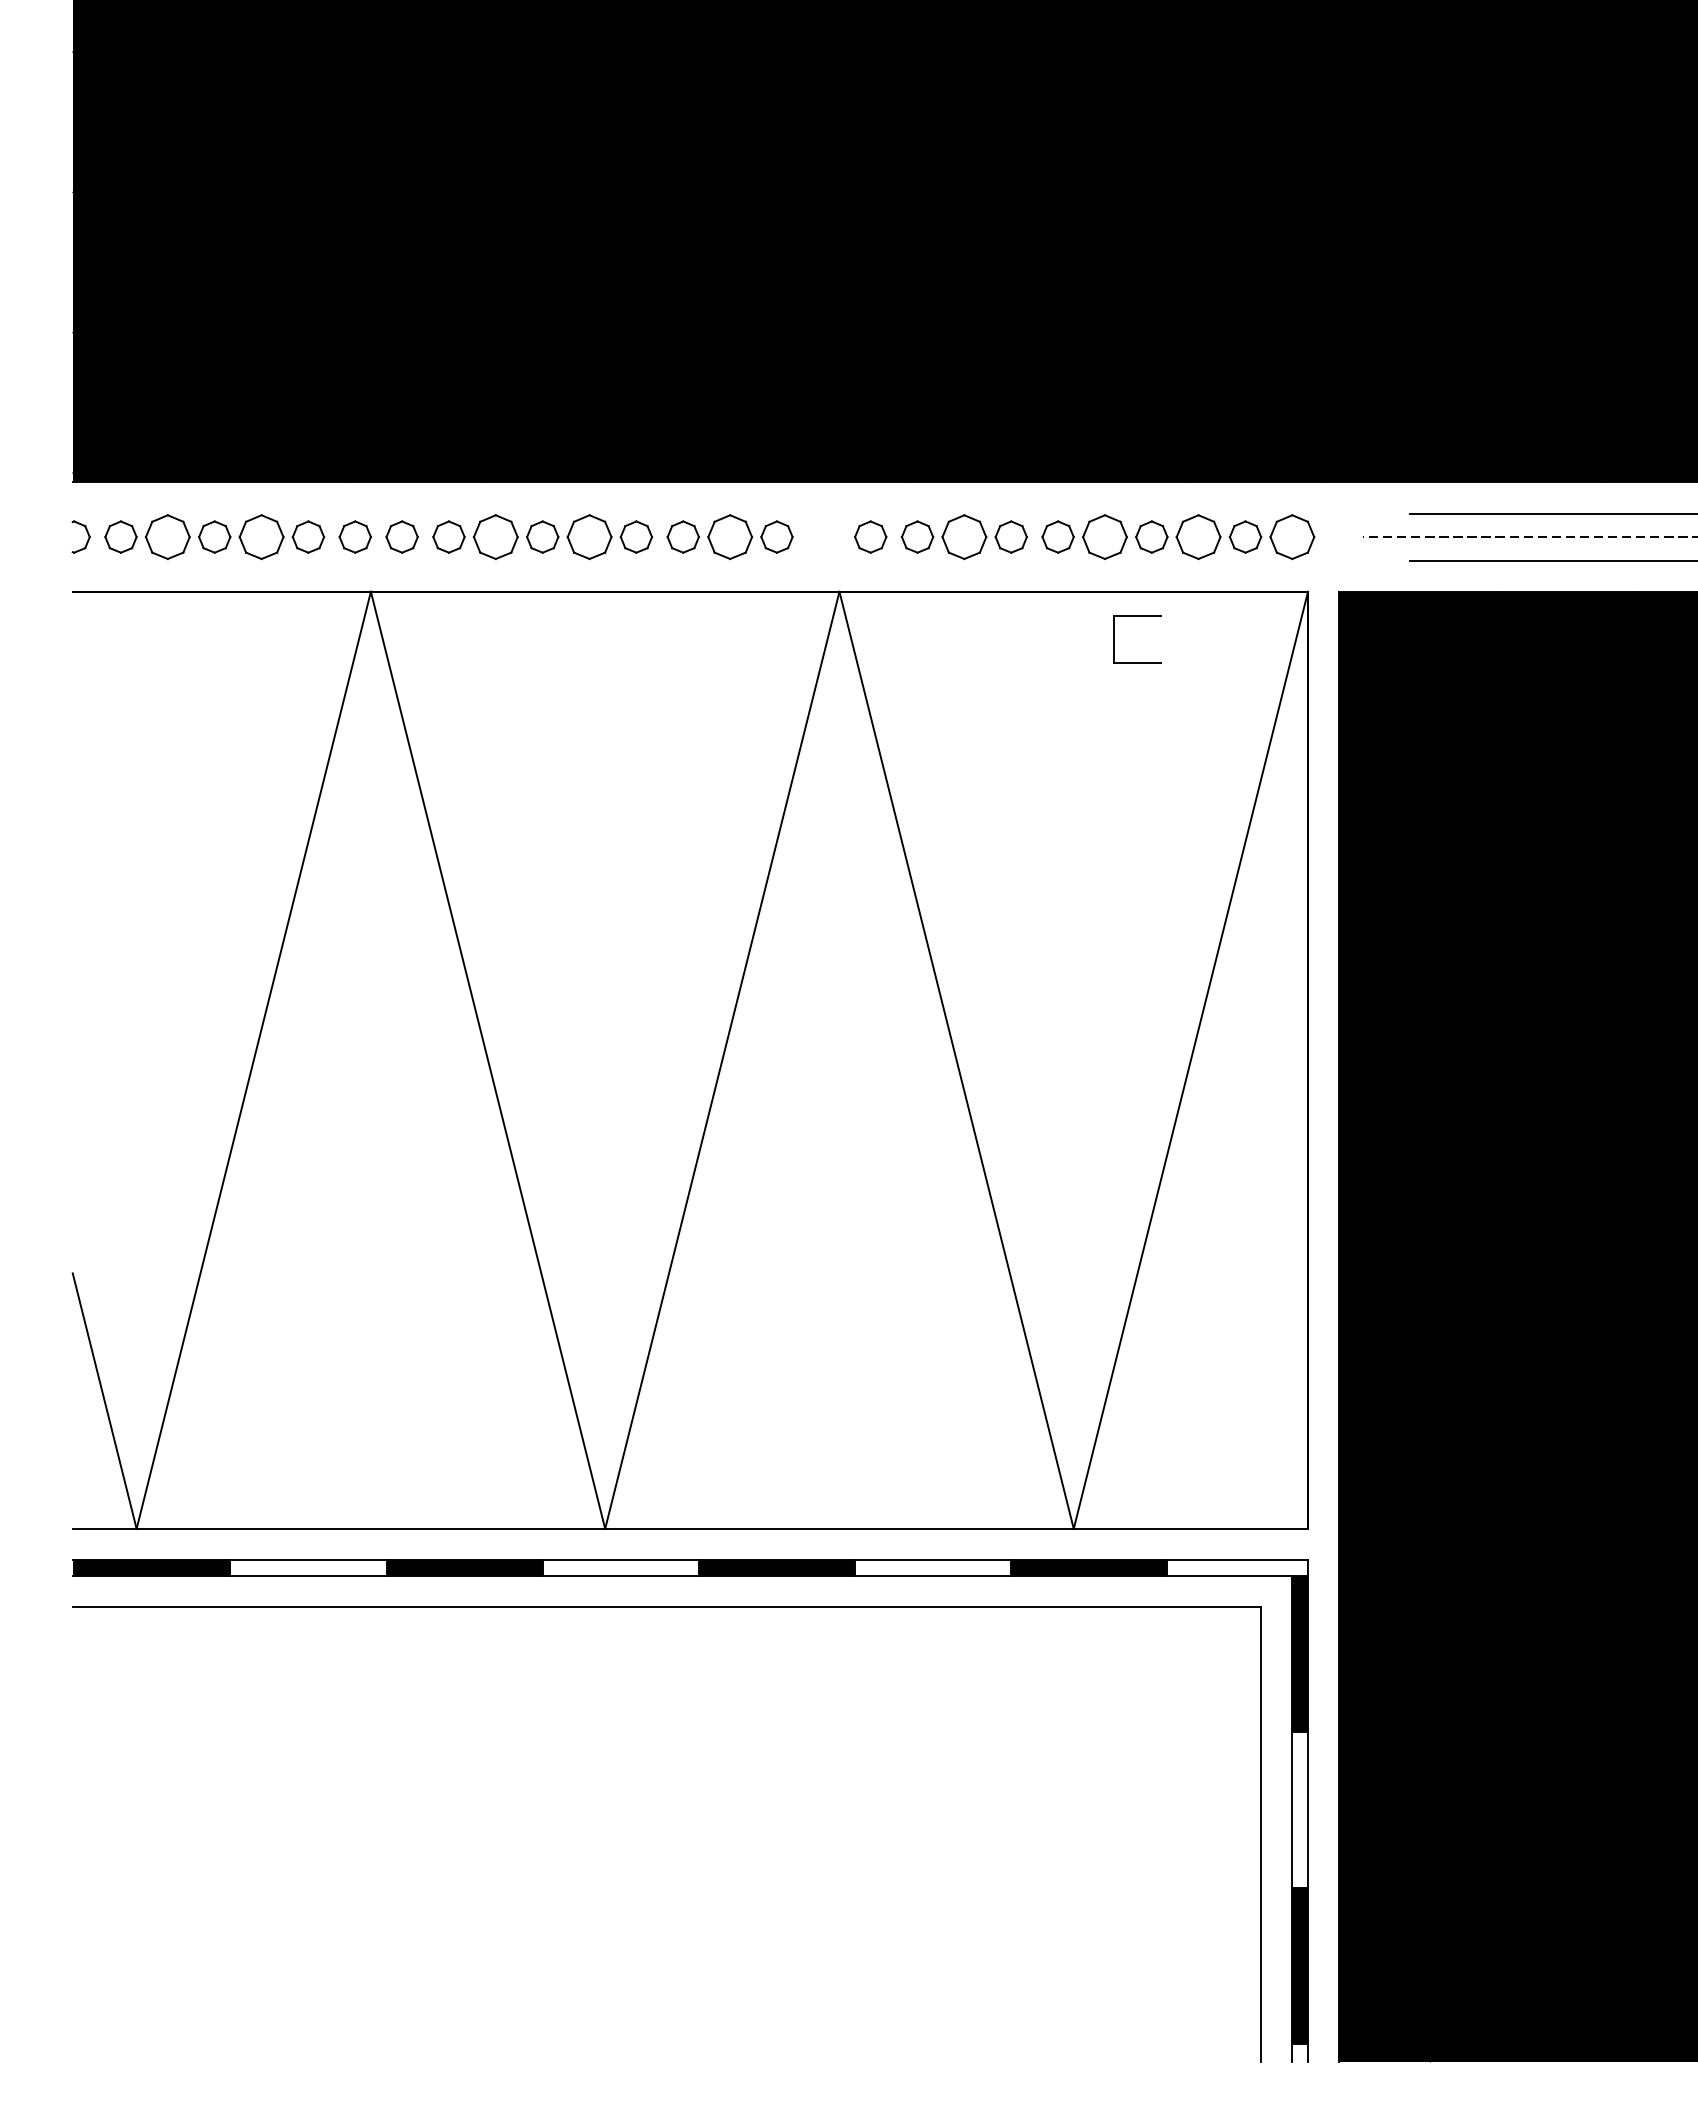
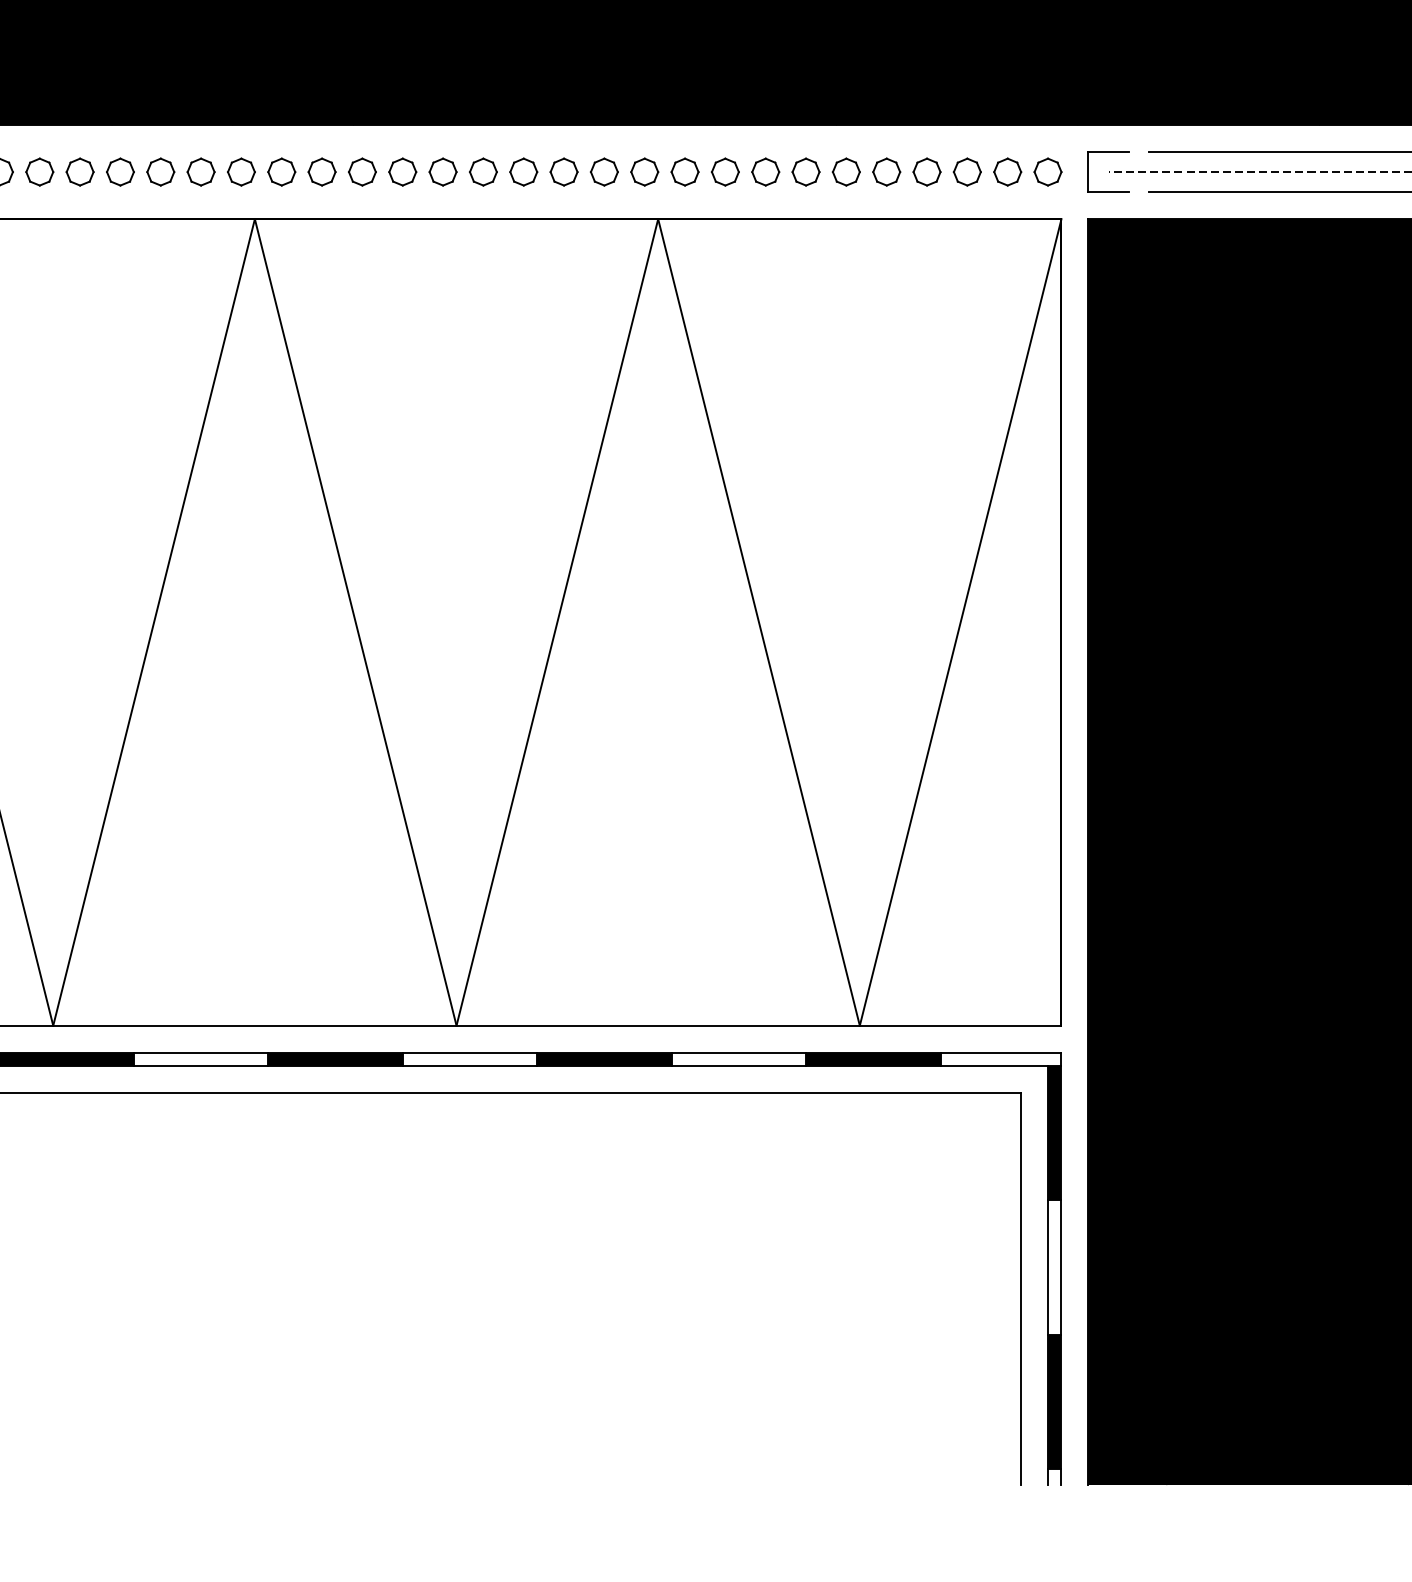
part: (167, 536) -> (79, 171), size x0.71
part: (261, 536) -> (160, 171), size x0.71
part: (495, 536) -> (362, 171), size x0.71
part: (589, 536) -> (443, 171), size x0.71
part: (729, 536) -> (563, 171), size x0.71
part: (823, 536) -> (644, 171), added
part: (964, 536) -> (765, 171), size x0.71
part: (1104, 536) -> (886, 171), size x0.71
part: (1198, 536) -> (967, 171), size x0.71
part: (1292, 536) -> (1048, 171), size x0.71
part: (1137, 616) -> (1108, 152), moved

